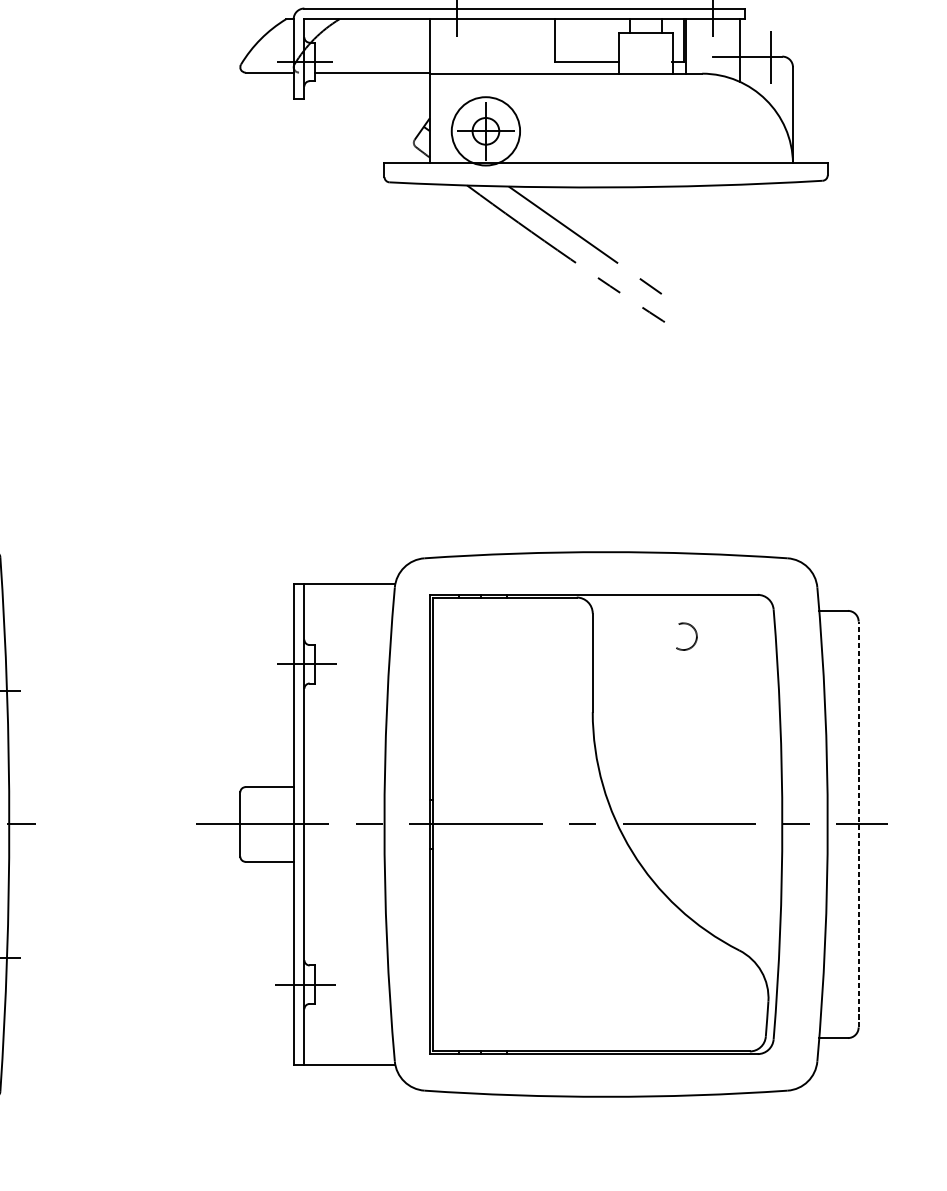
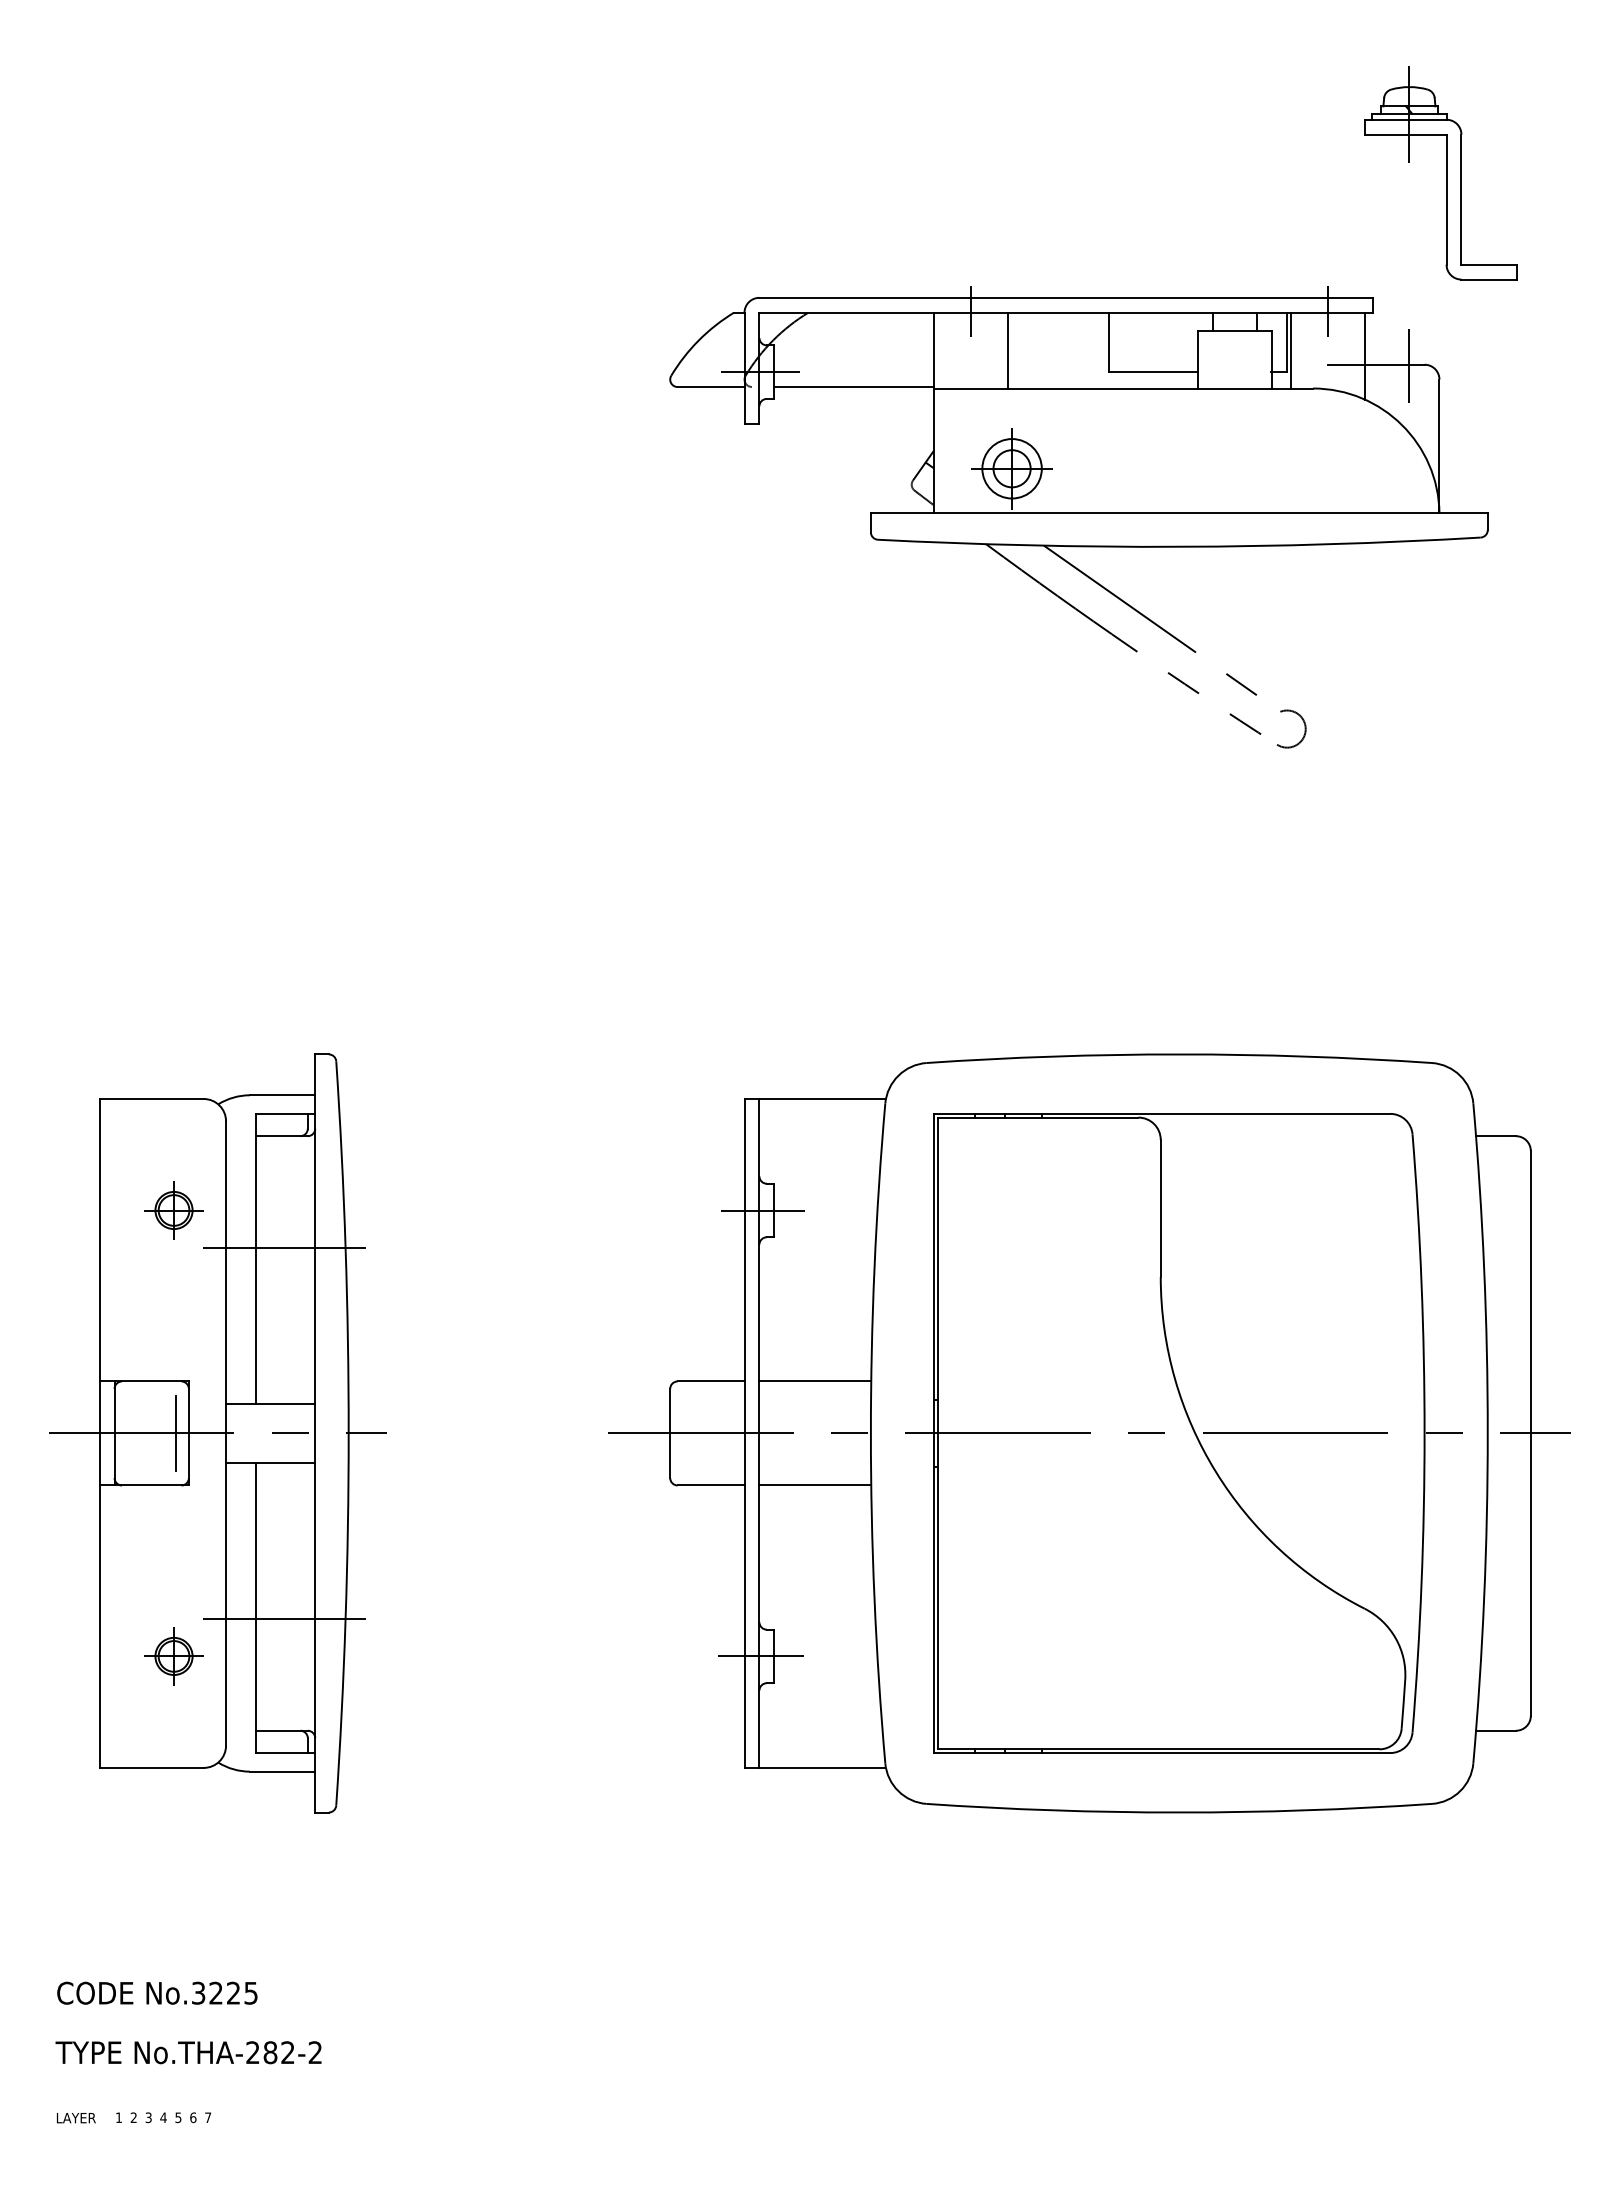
line: (483, 46) -> (1008, 350), added
circle: (485, 131) -> (1011, 468), size x0.62
arc: (695, 632) -> (1303, 723), moved
line: (344, 787) -> (815, 1381), added
line: (858, 823) -> (1530, 1432), dashed -> solid
line: (344, 861) -> (815, 1485), added

